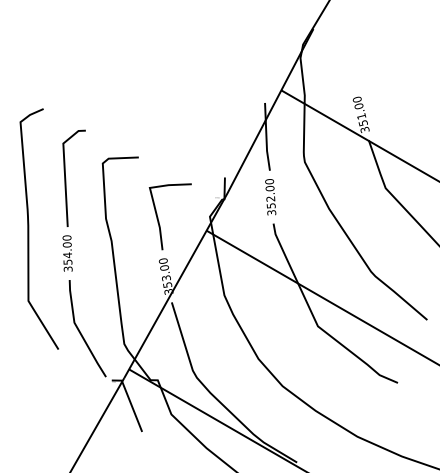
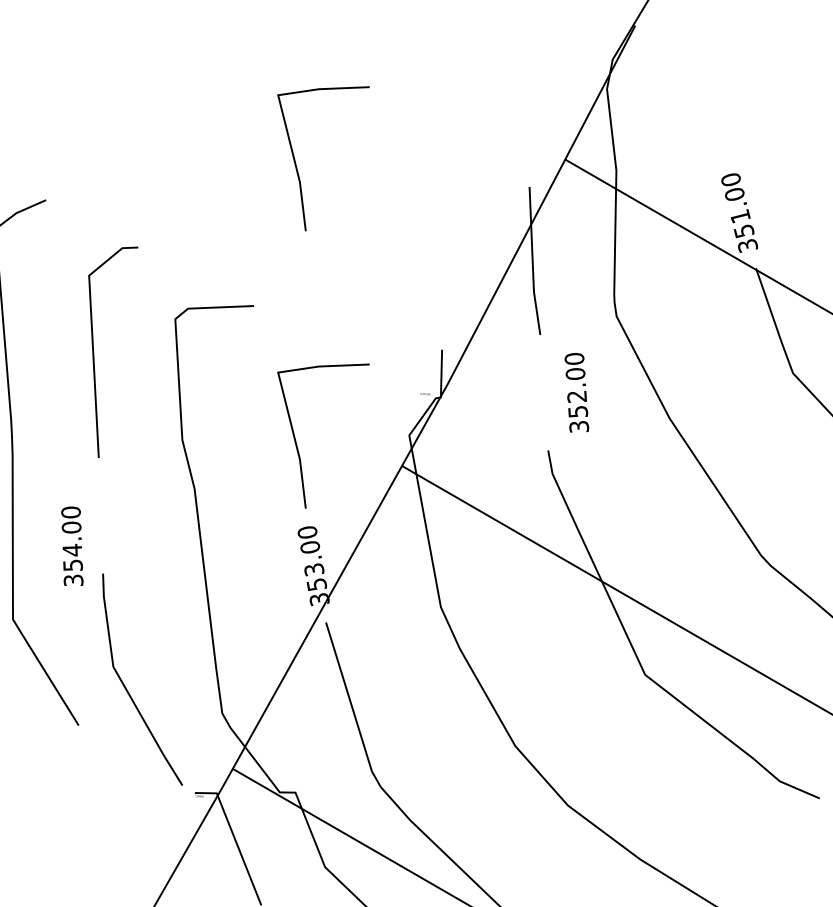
line: (158, 90) -> (296, 159), added
text: (270, 197) -> (576, 393), moved
text: (67, 253) -> (72, 546), moved

